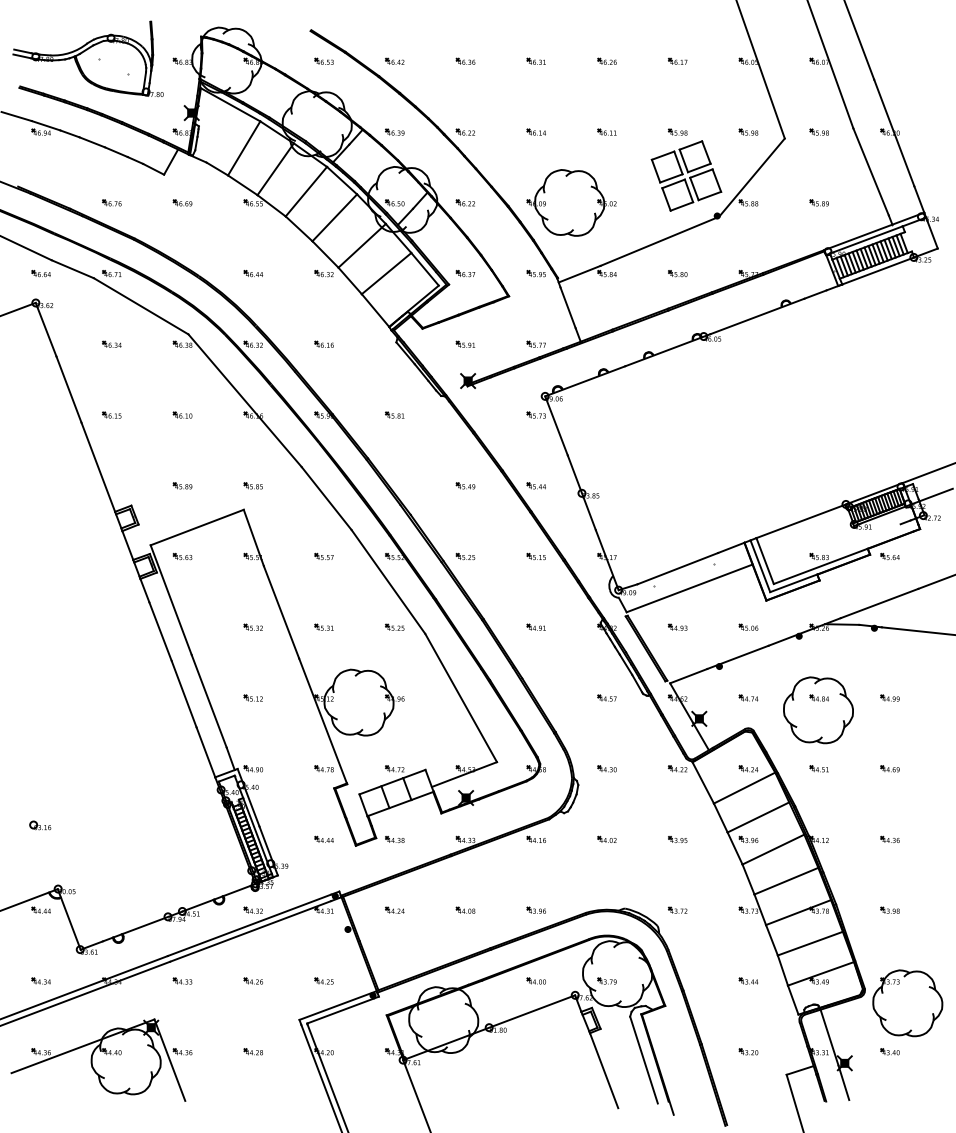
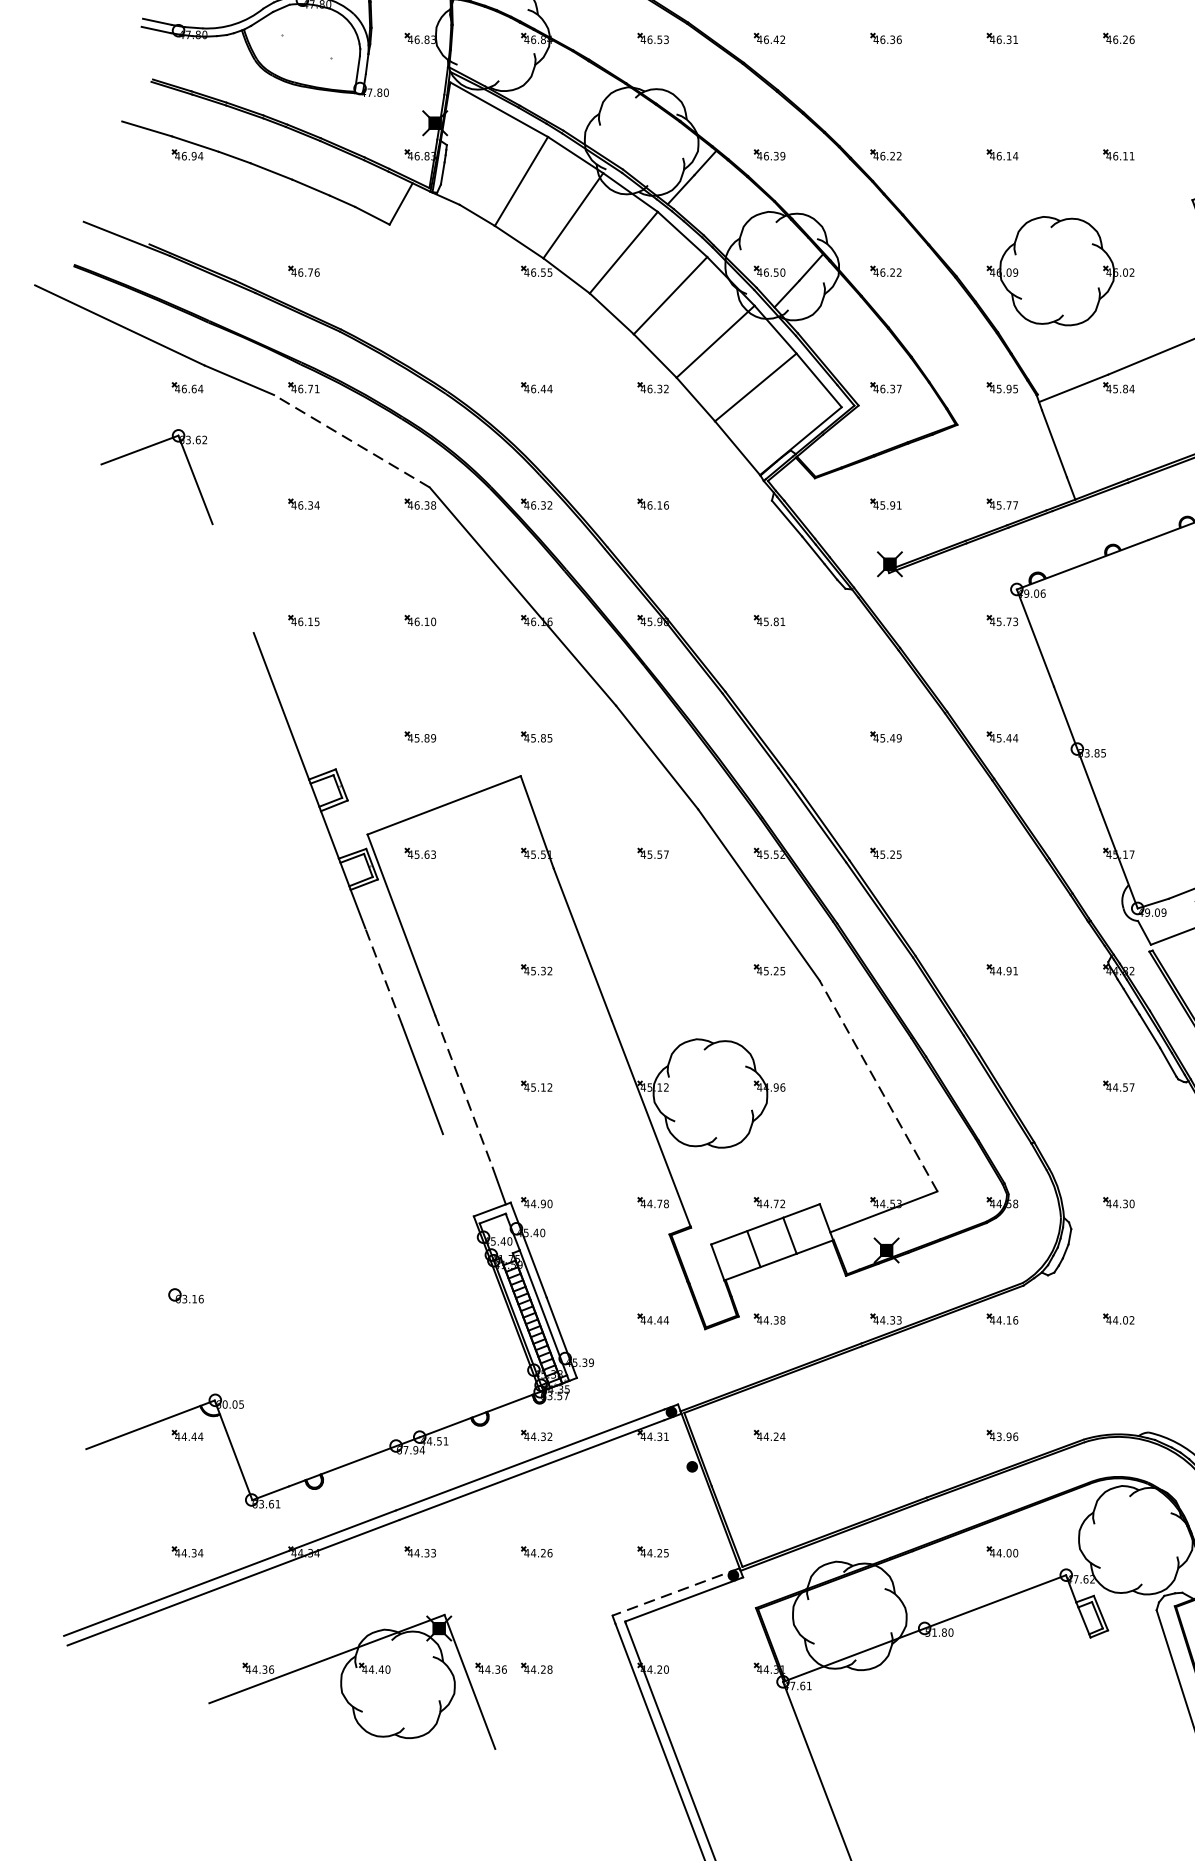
part: (182, 202) -> (419, 270), removed
line: (140, 306) -> (350, 441), solid -> dashed
line: (68, 389) -> (232, 578), removed
part: (535, 556) -> (1000, 853), removed
part: (323, 626) -> (651, 968), removed
line: (160, 631) -> (383, 976), solid -> dashed
line: (460, 697) -> (877, 1085), solid -> dashed
line: (209, 701) -> (464, 1091), solid -> dashed
line: (205, 752) -> (457, 1175), removed
part: (465, 909) -> (885, 1433), removed
part: (606, 980) -> (1117, 1550), removed
line: (337, 1005) -> (675, 1591), solid -> dashed
part: (101, 1059) -> (357, 1680), moved
line: (604, 1070) -> (1114, 1698), removed

